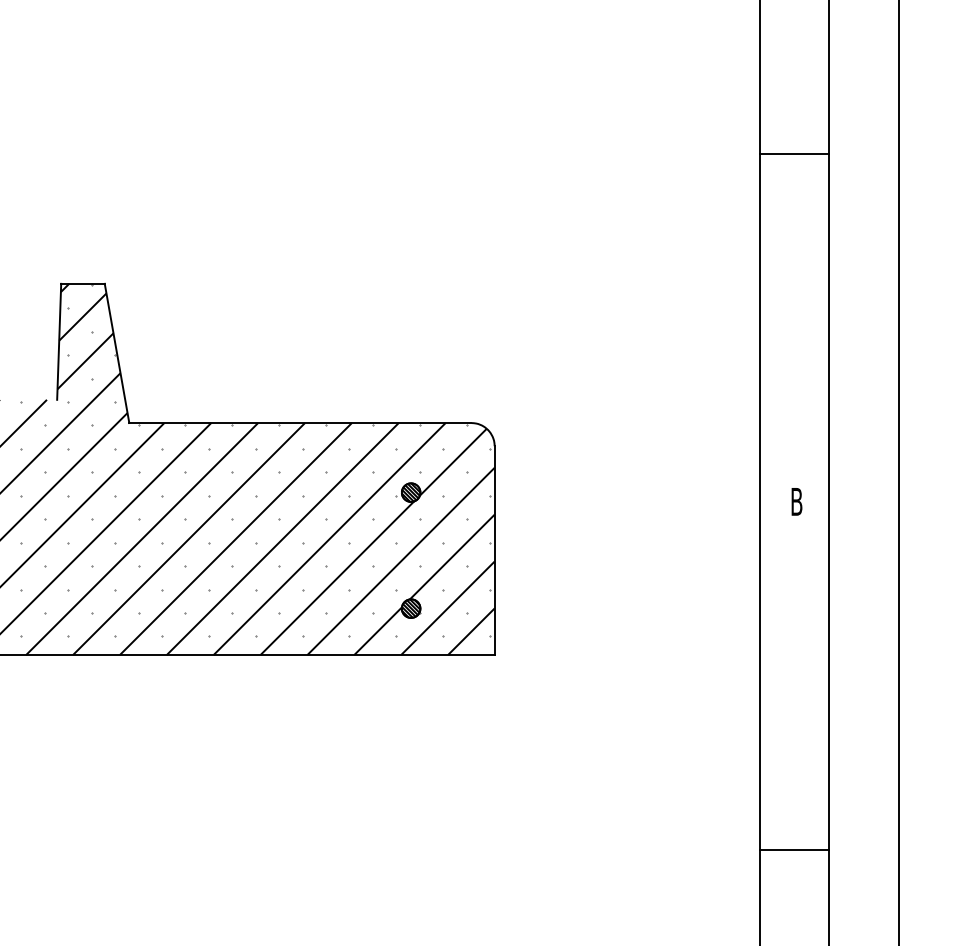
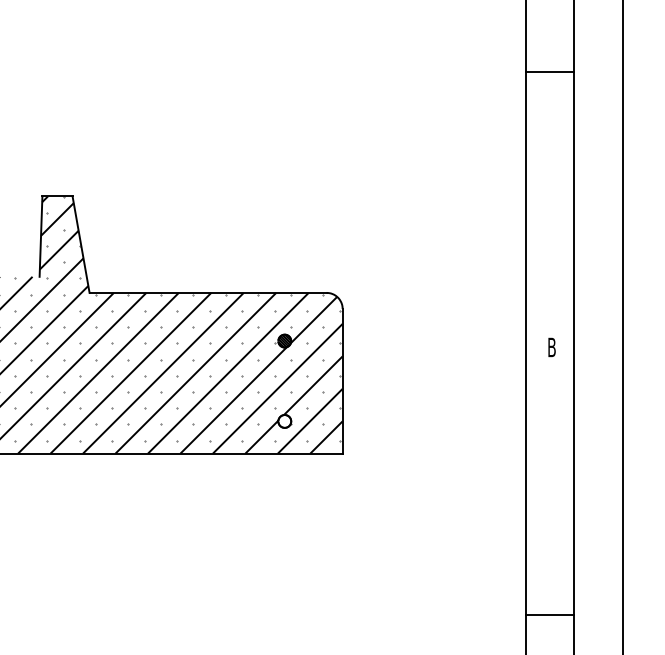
line: (794, 153) -> (550, 71), moved
hatch: (410, 608) -> (284, 421), removed
line: (794, 849) -> (550, 614), moved

